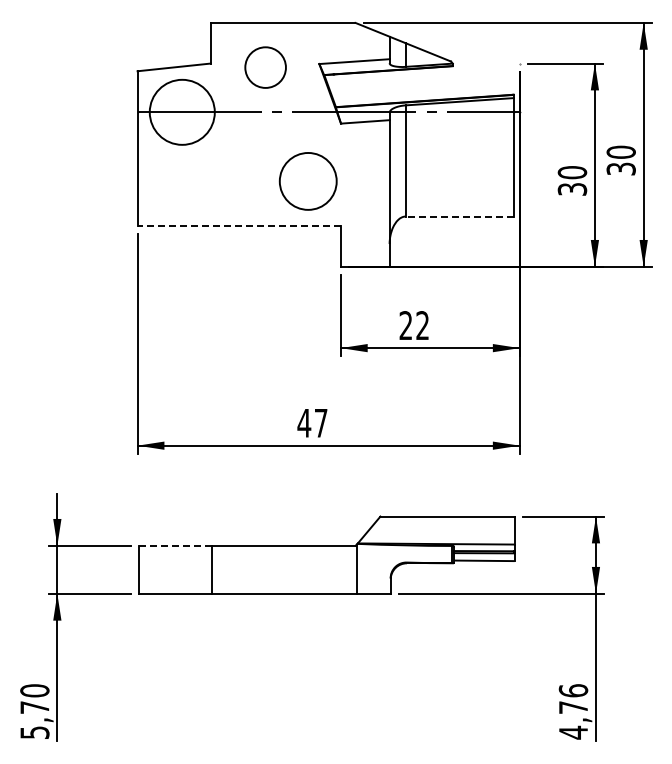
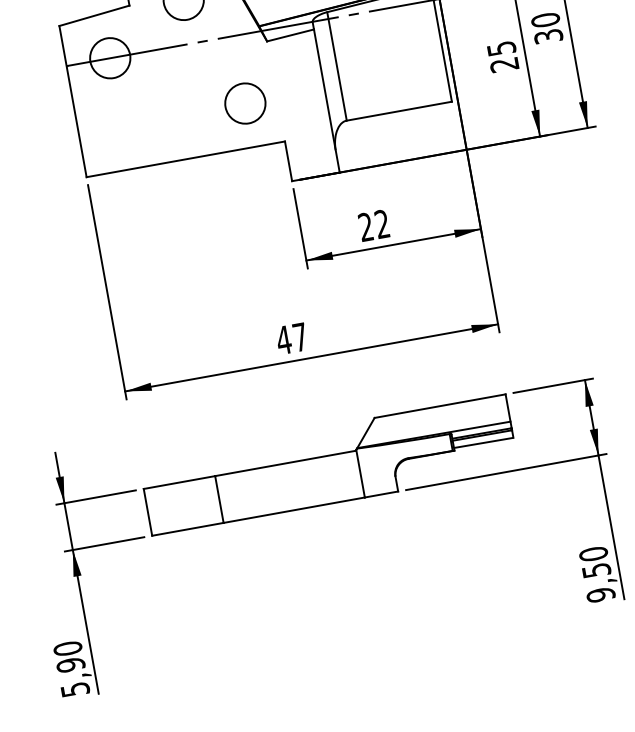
circle: (181, 112) -> (109, 58), size x0.62
text: (572, 180) -> (503, 56), 30 -> 25
circle: (308, 181) -> (245, 103), size x0.71
line: (459, 216) -> (399, 111), dashed -> solid
line: (239, 226) -> (186, 159), dashed -> solid
line: (175, 545) -> (179, 482), dashed -> solid
text: (34, 707) -> (70, 665), 5,70 -> 5,90
text: (573, 711) -> (597, 574), 4,76 -> 9,50

